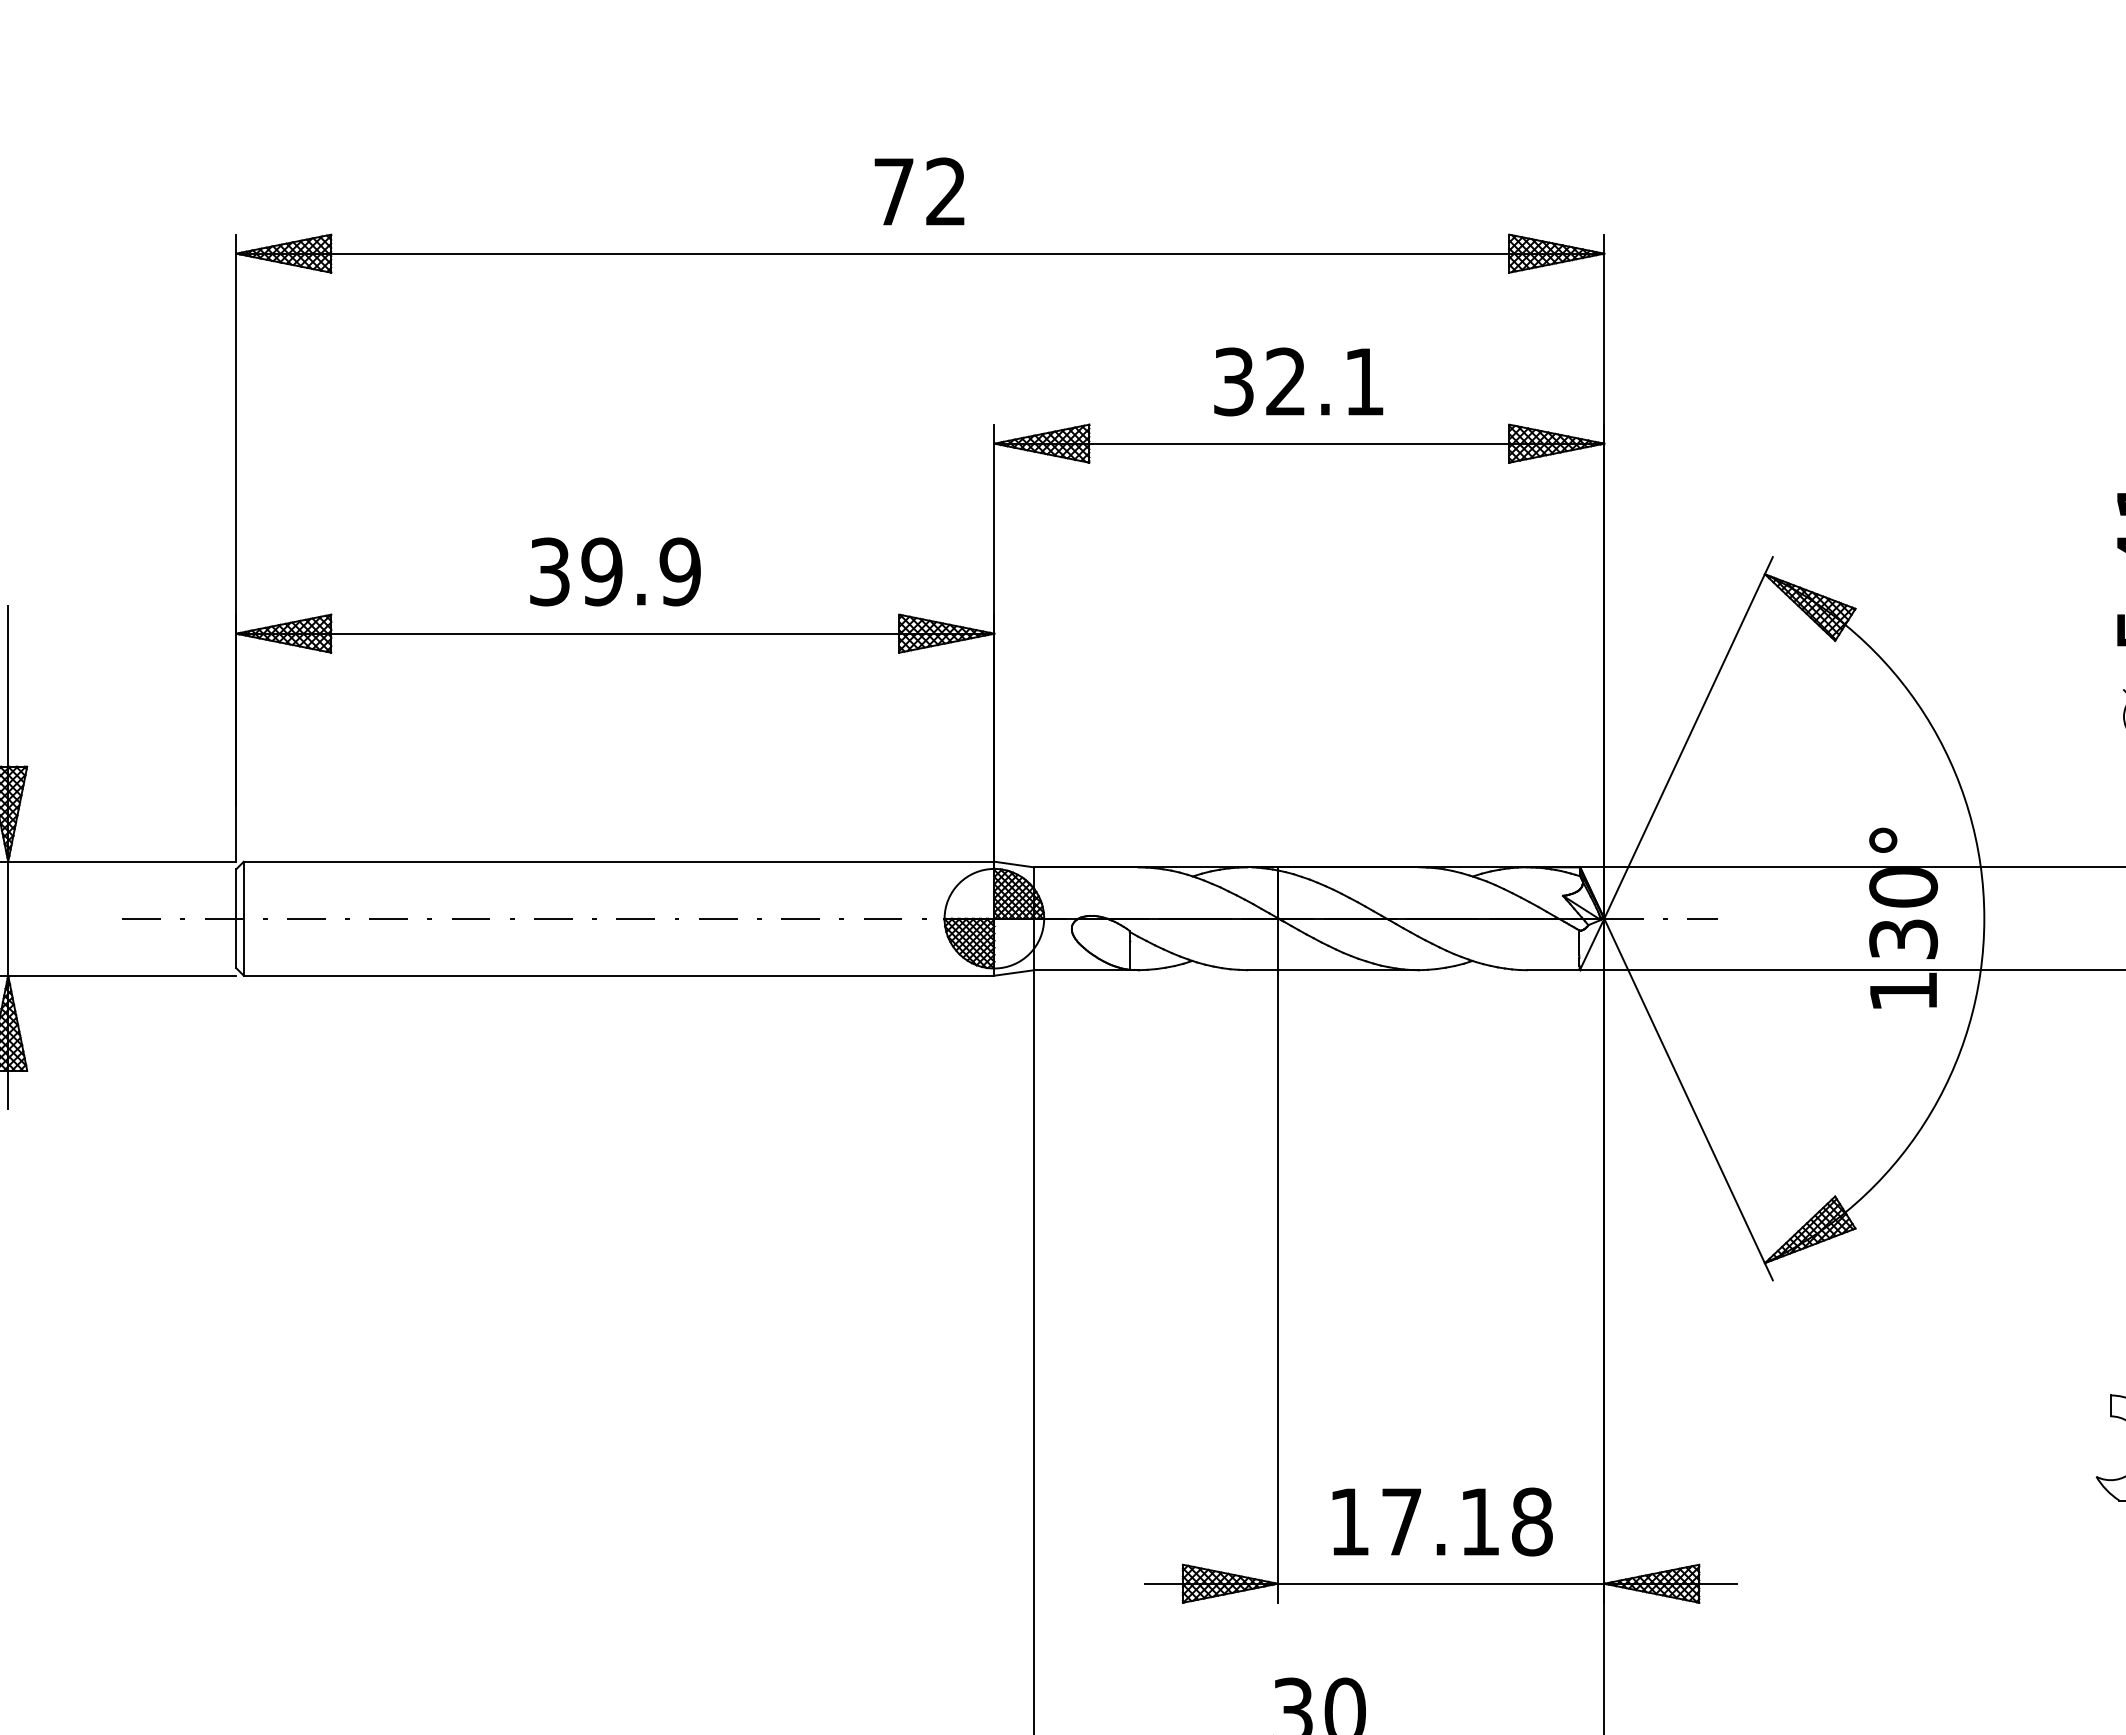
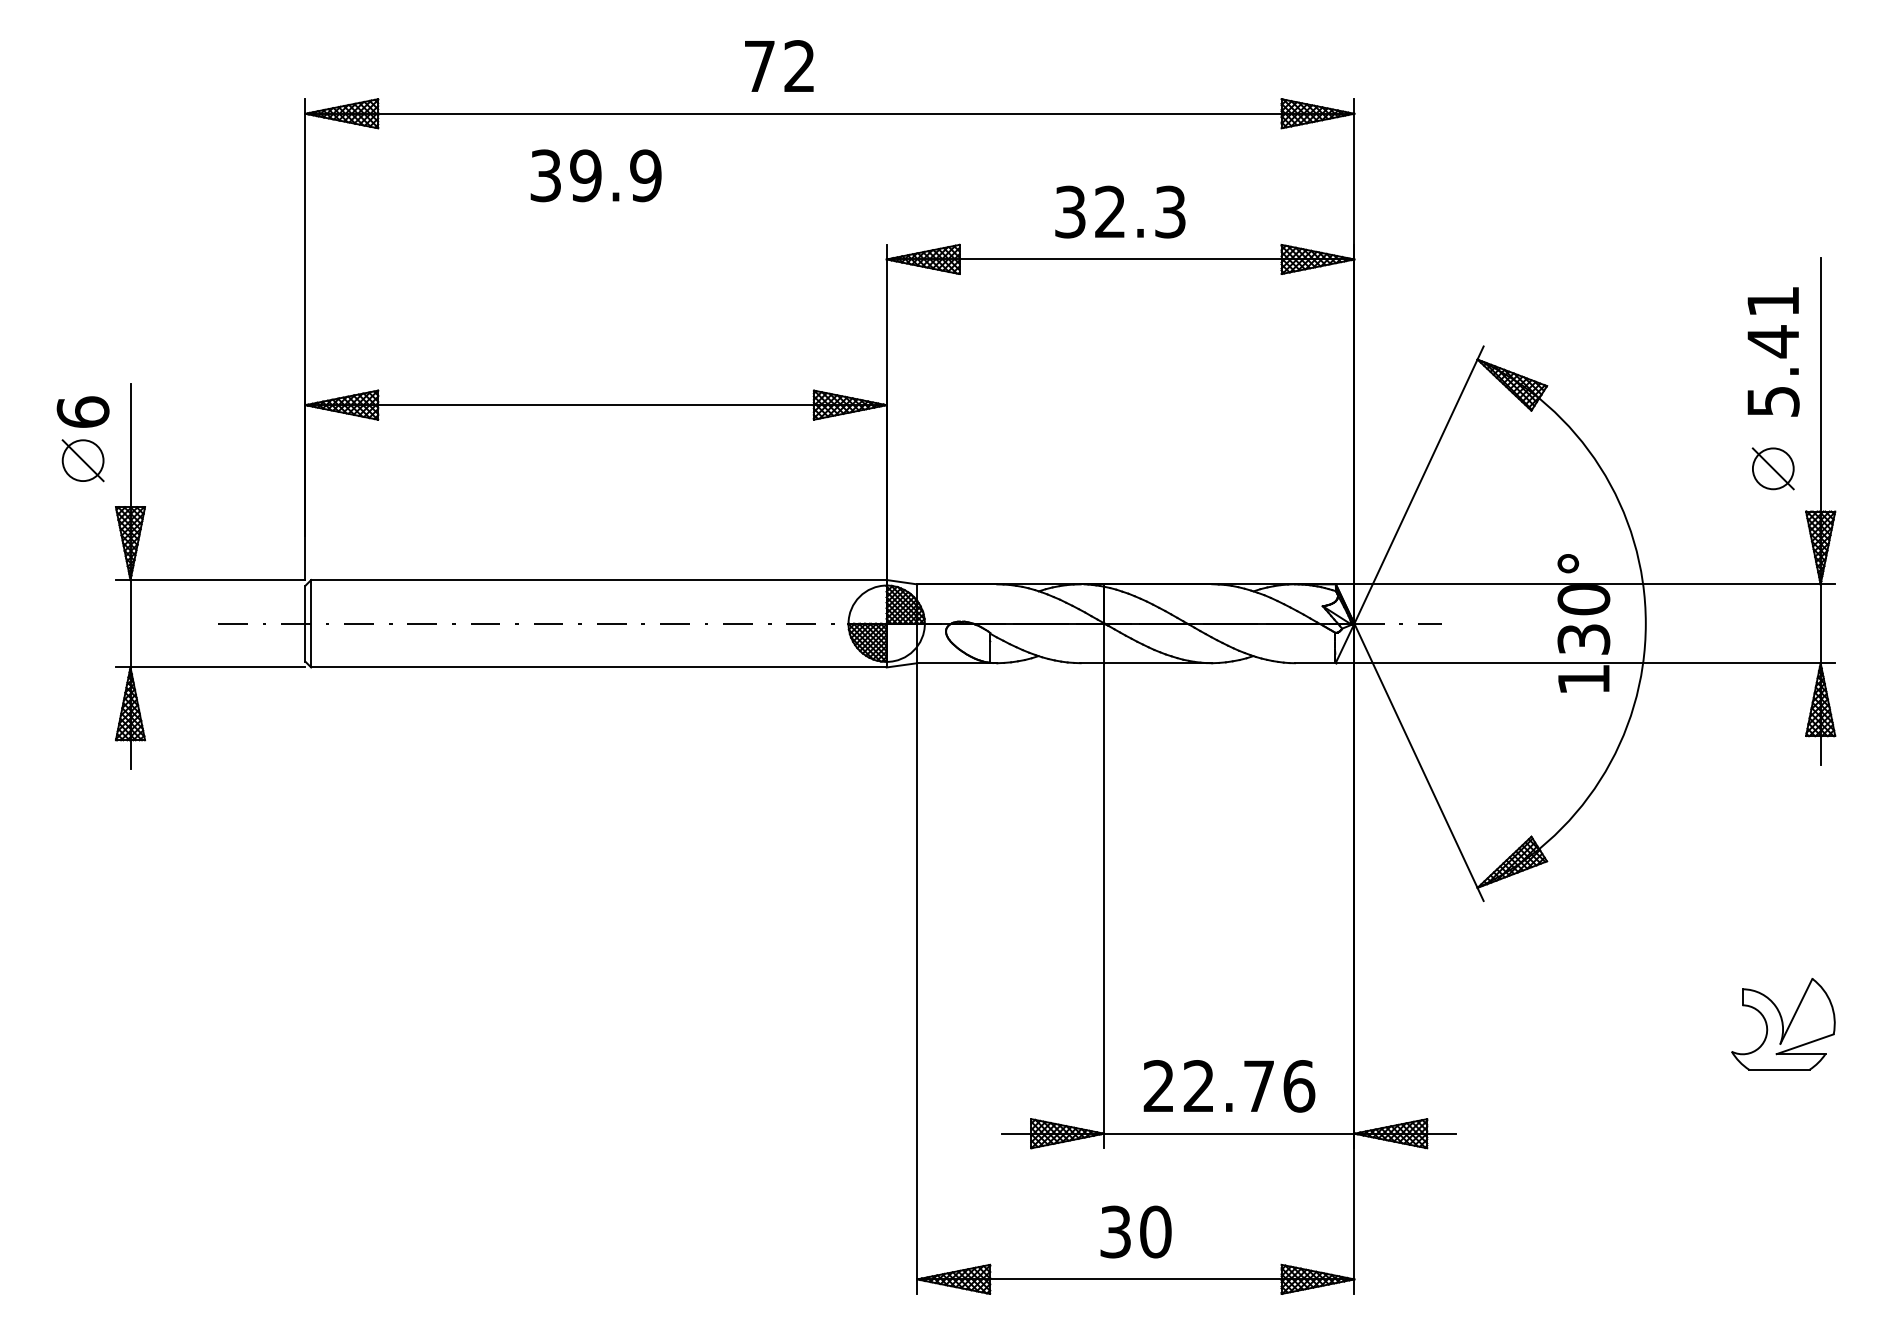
text: (919, 190) -> (779, 65), moved
text: (1364, 381) -> (1170, 211), 32.1 -> 32.3
text: (614, 571) -> (595, 175), moved
text: (1441, 1522) -> (1229, 1086), 17.18 -> 22.76

